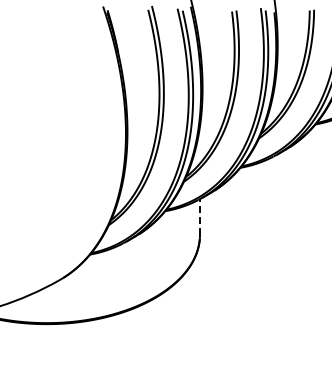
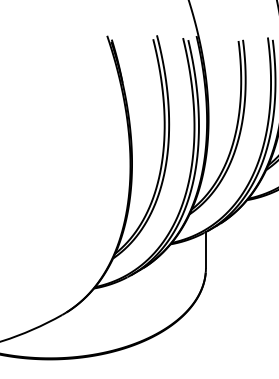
line: (200, 216) -> (206, 249), dashed -> solid

